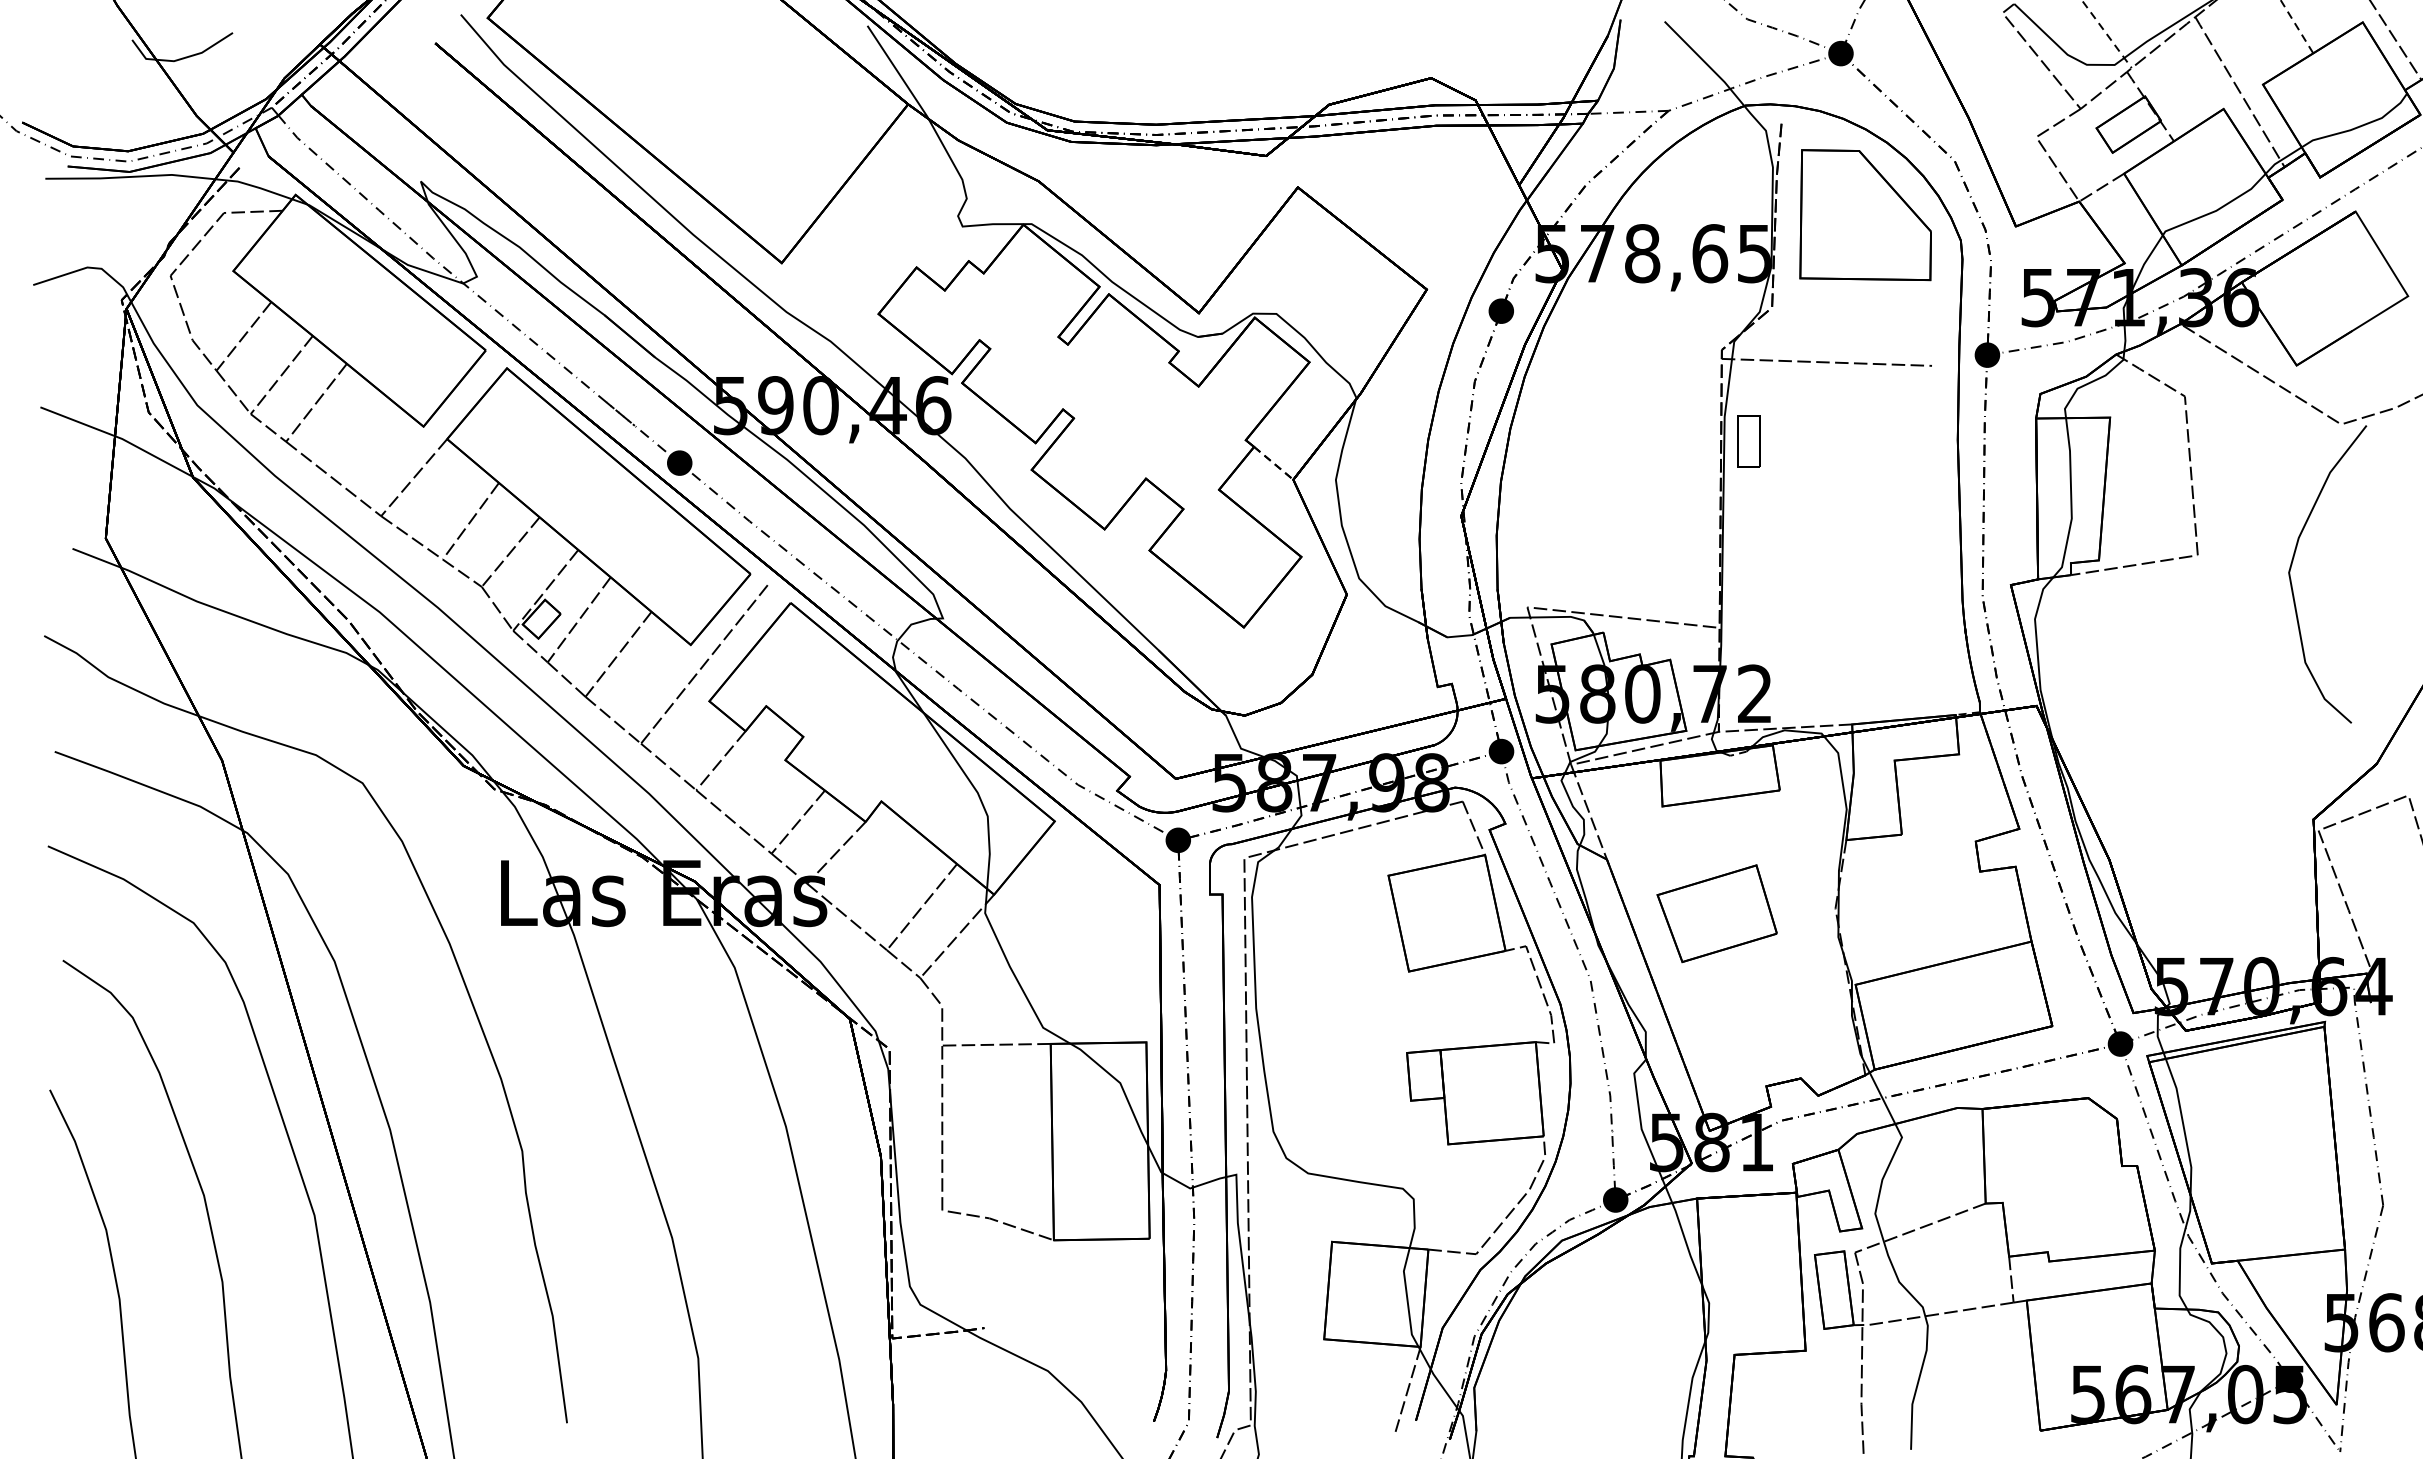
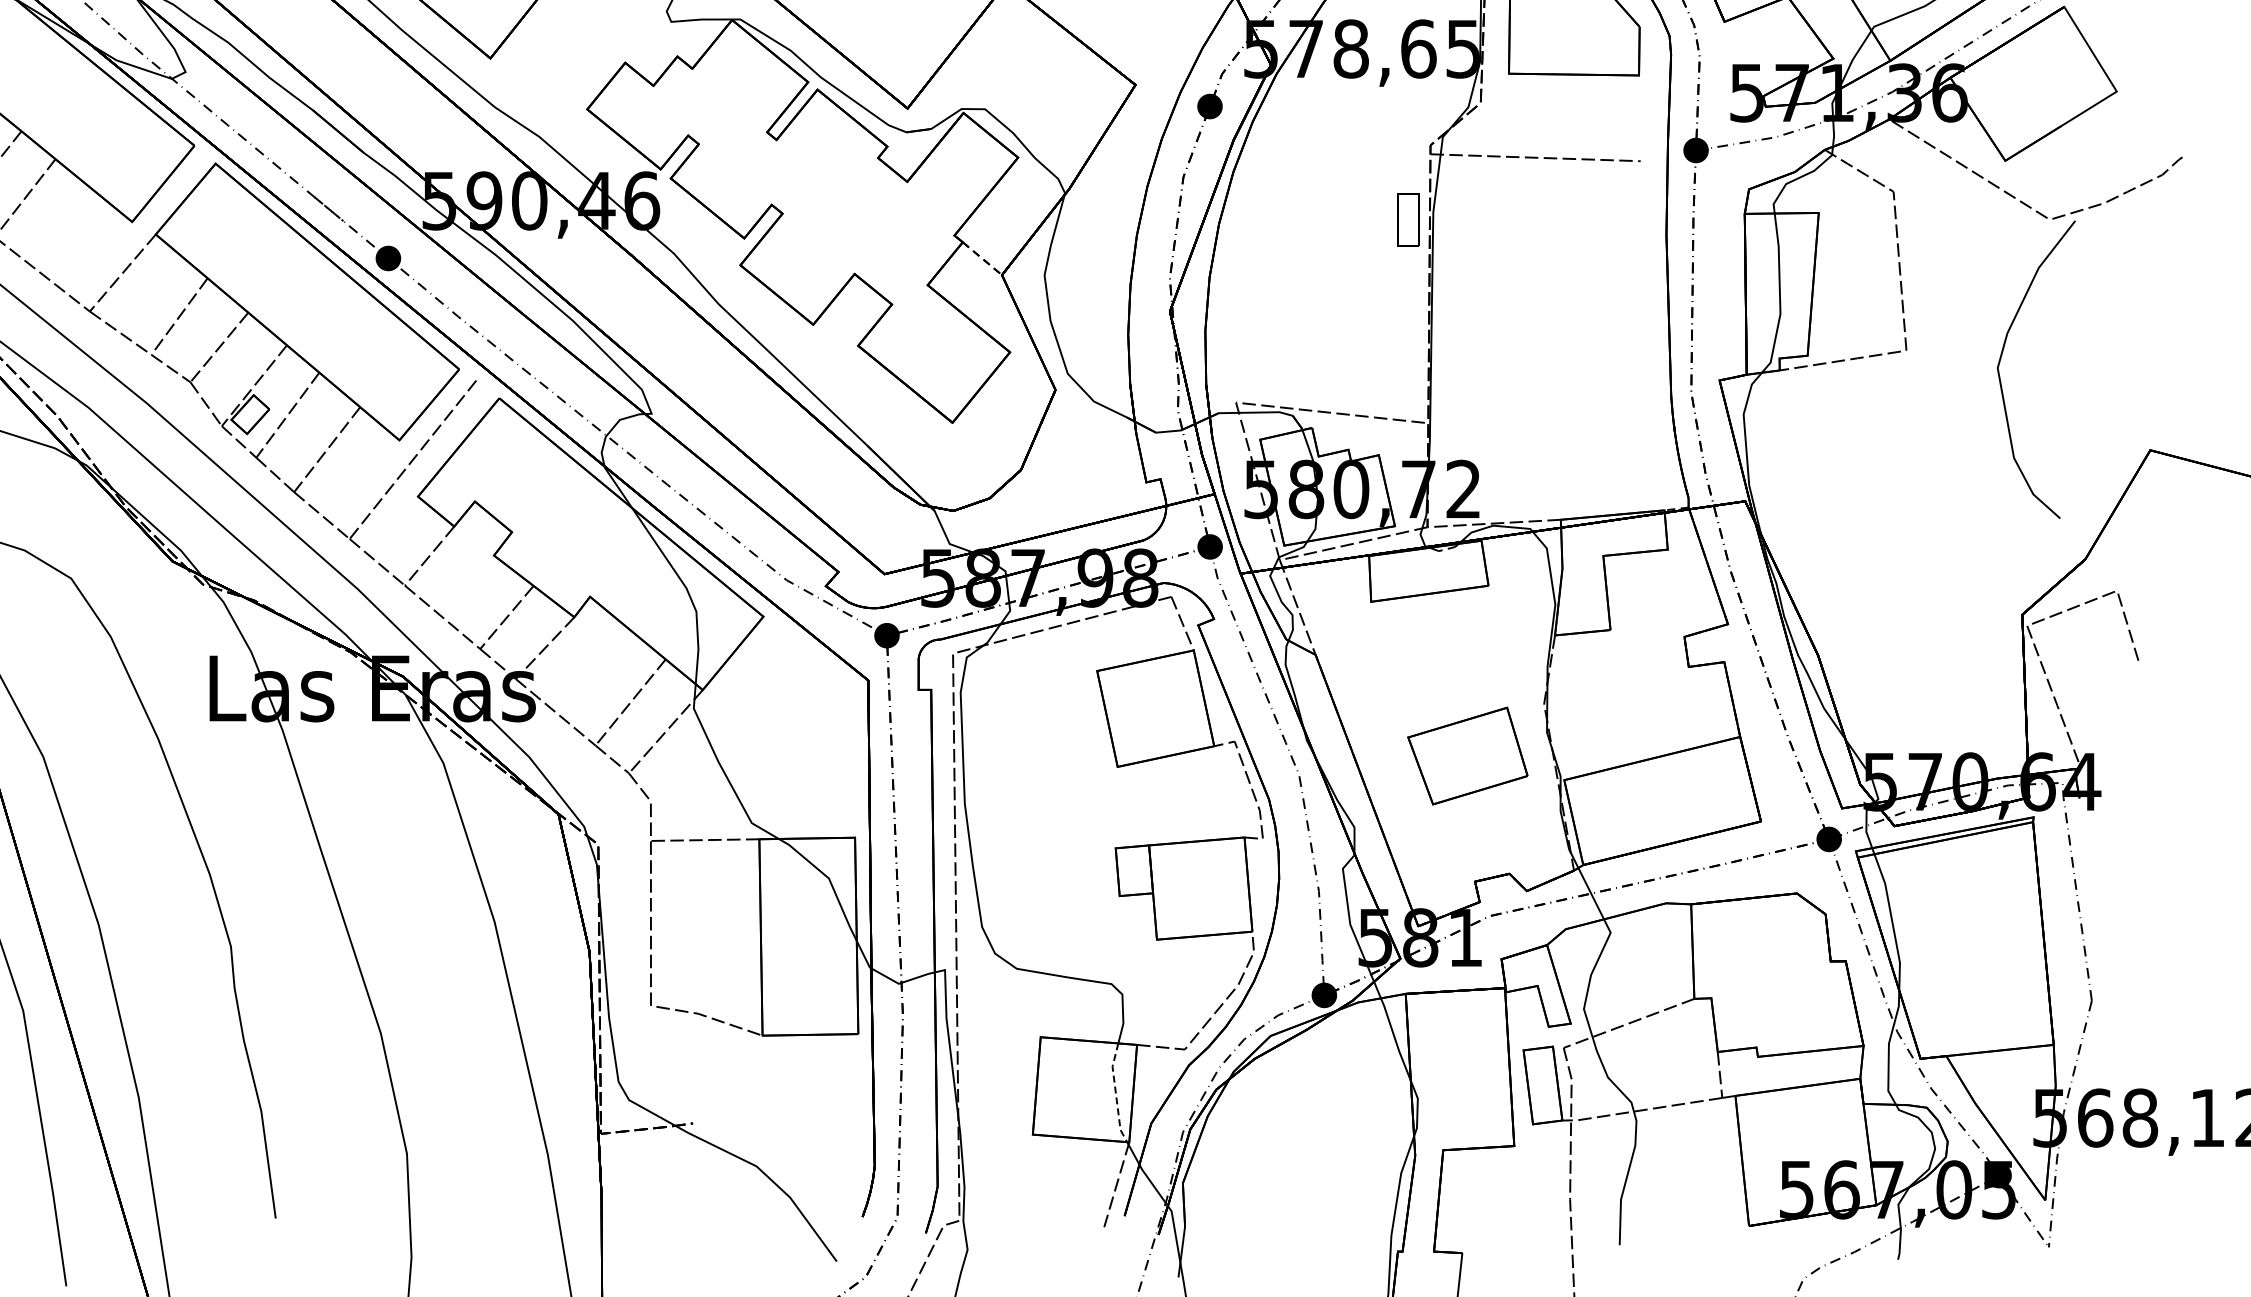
part: (1748, 441) -> (1408, 219), moved
part: (1716, 913) -> (1467, 755), moved
line: (1407, 1297) -> (1116, 1092), solid -> dashed

